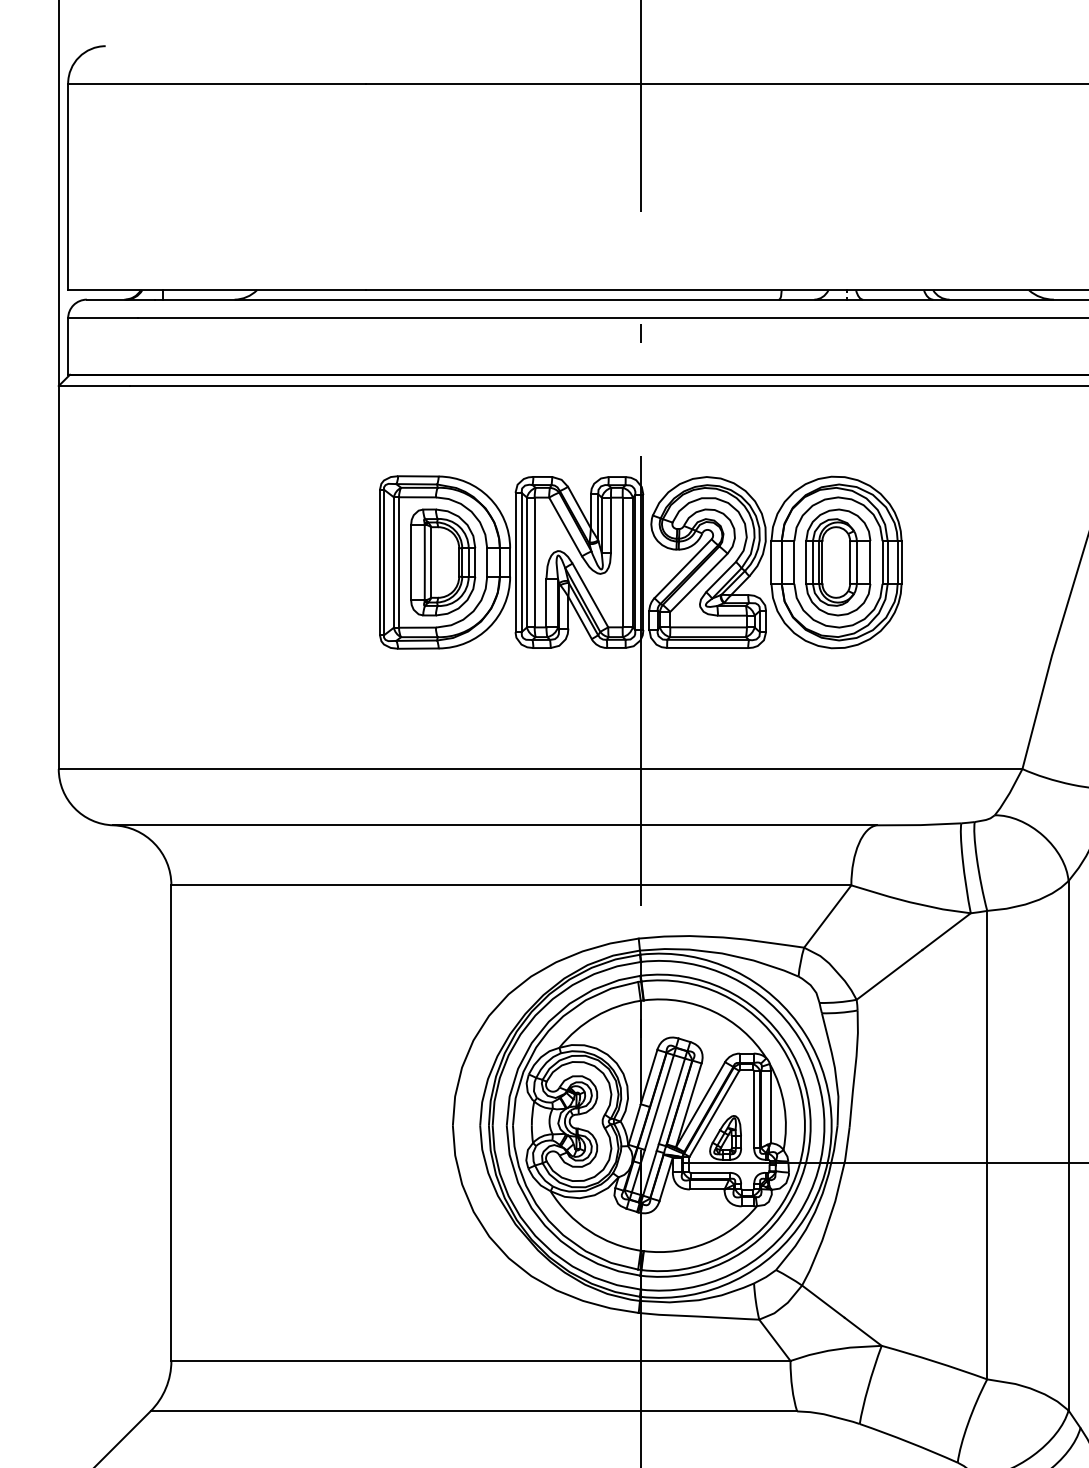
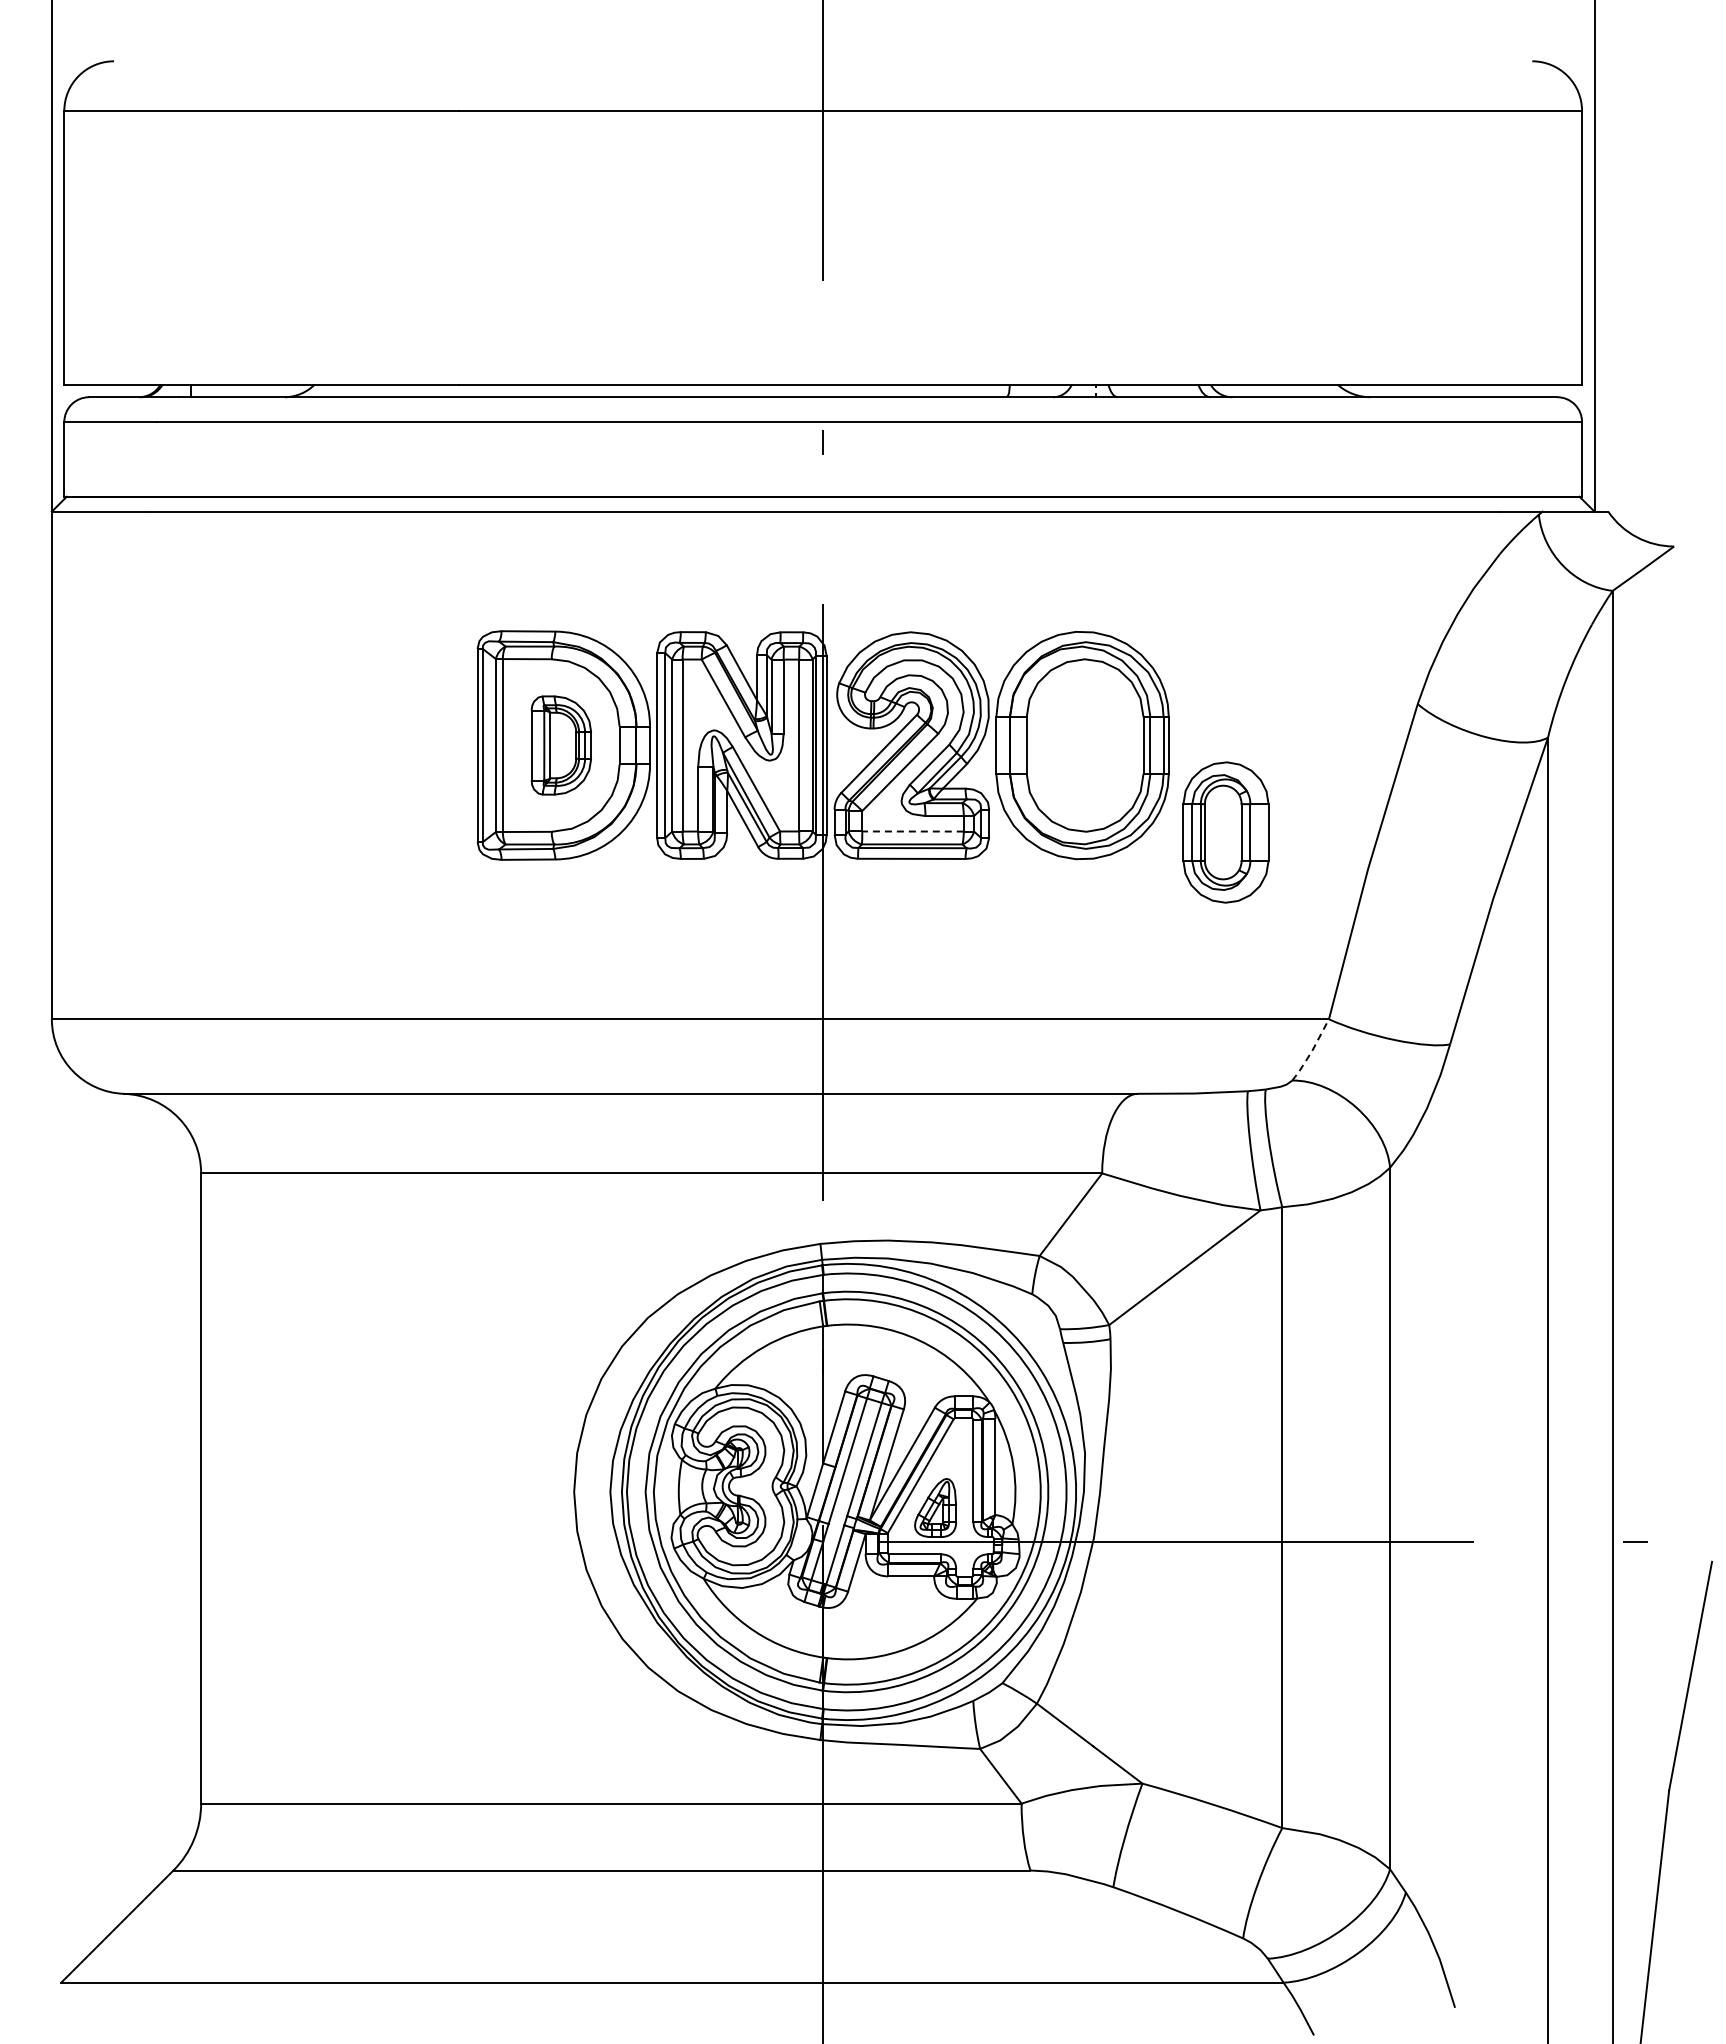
part: (443, 562) -> (561, 745), size x0.7
part: (837, 562) -> (1225, 832), moved
line: (708, 627) -> (913, 831), solid -> dashed
line: (1010, 792) -> (1312, 1050), solid -> dashed

